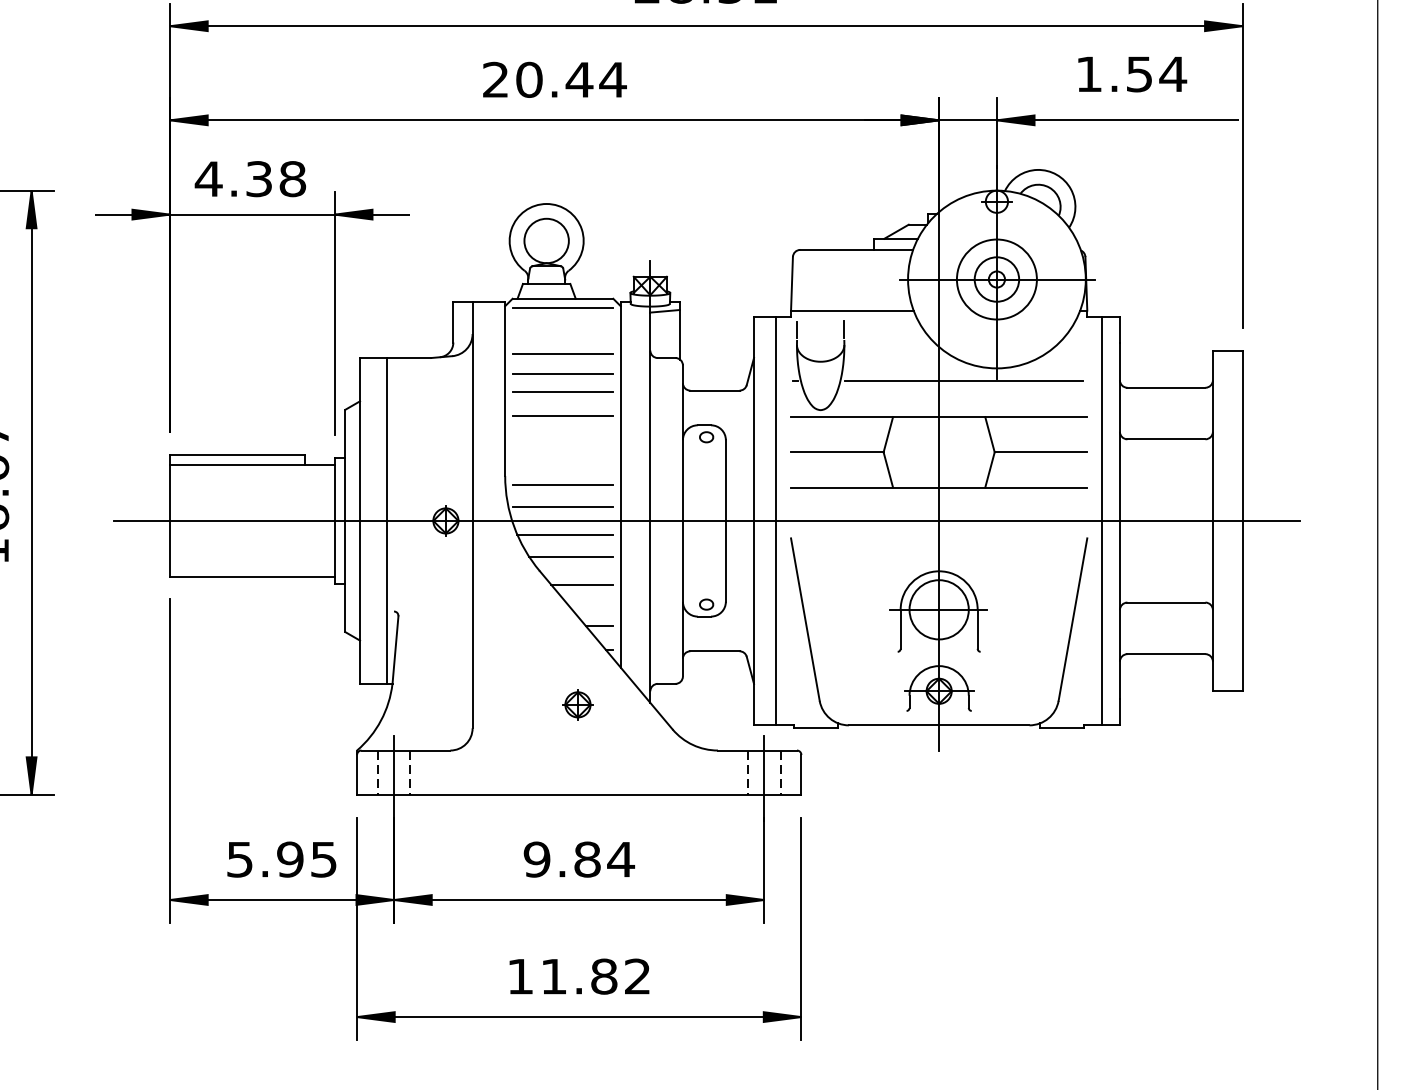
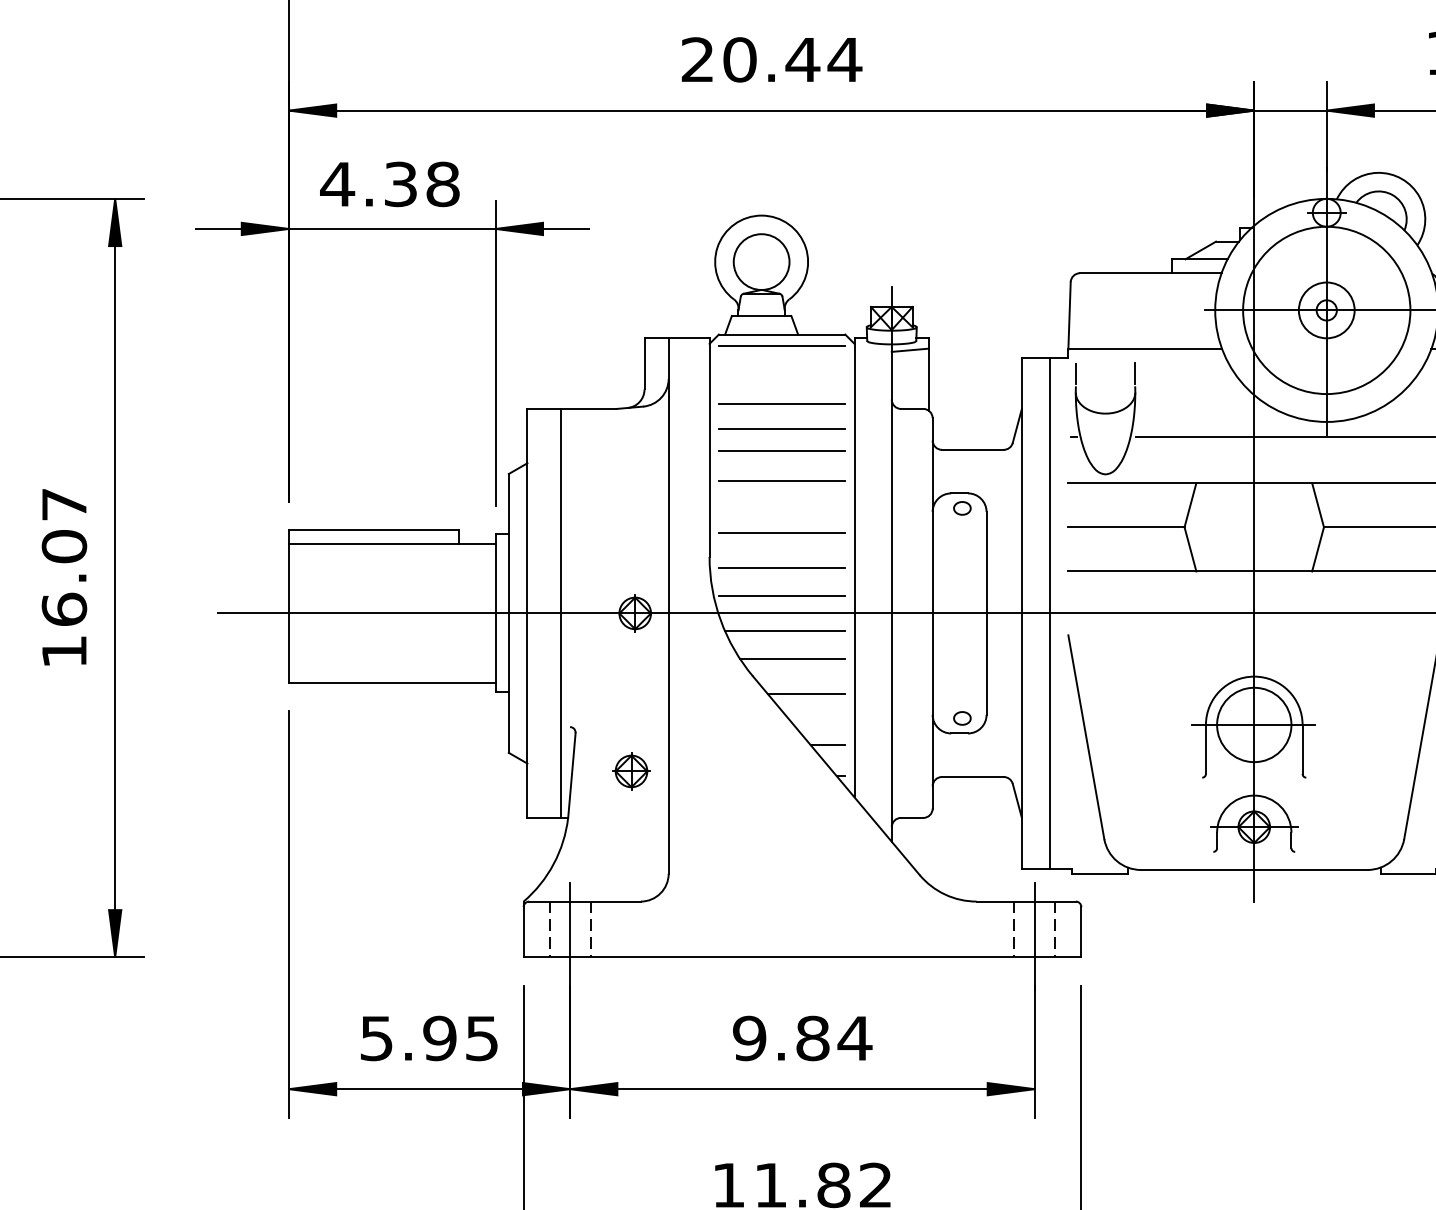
circle: (996, 279) -> (1326, 310), size x1.67
line: (562, 456) -> (781, 532), added
part: (577, 704) -> (630, 770), moved

